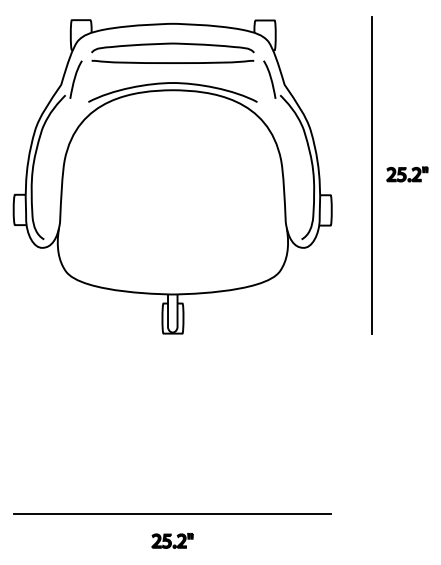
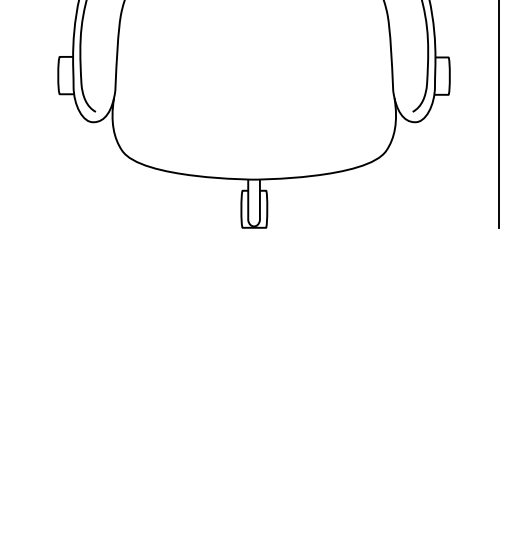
line: (172, 514) -> (253, 450), removed
part: (172, 540) -> (253, 482), removed

